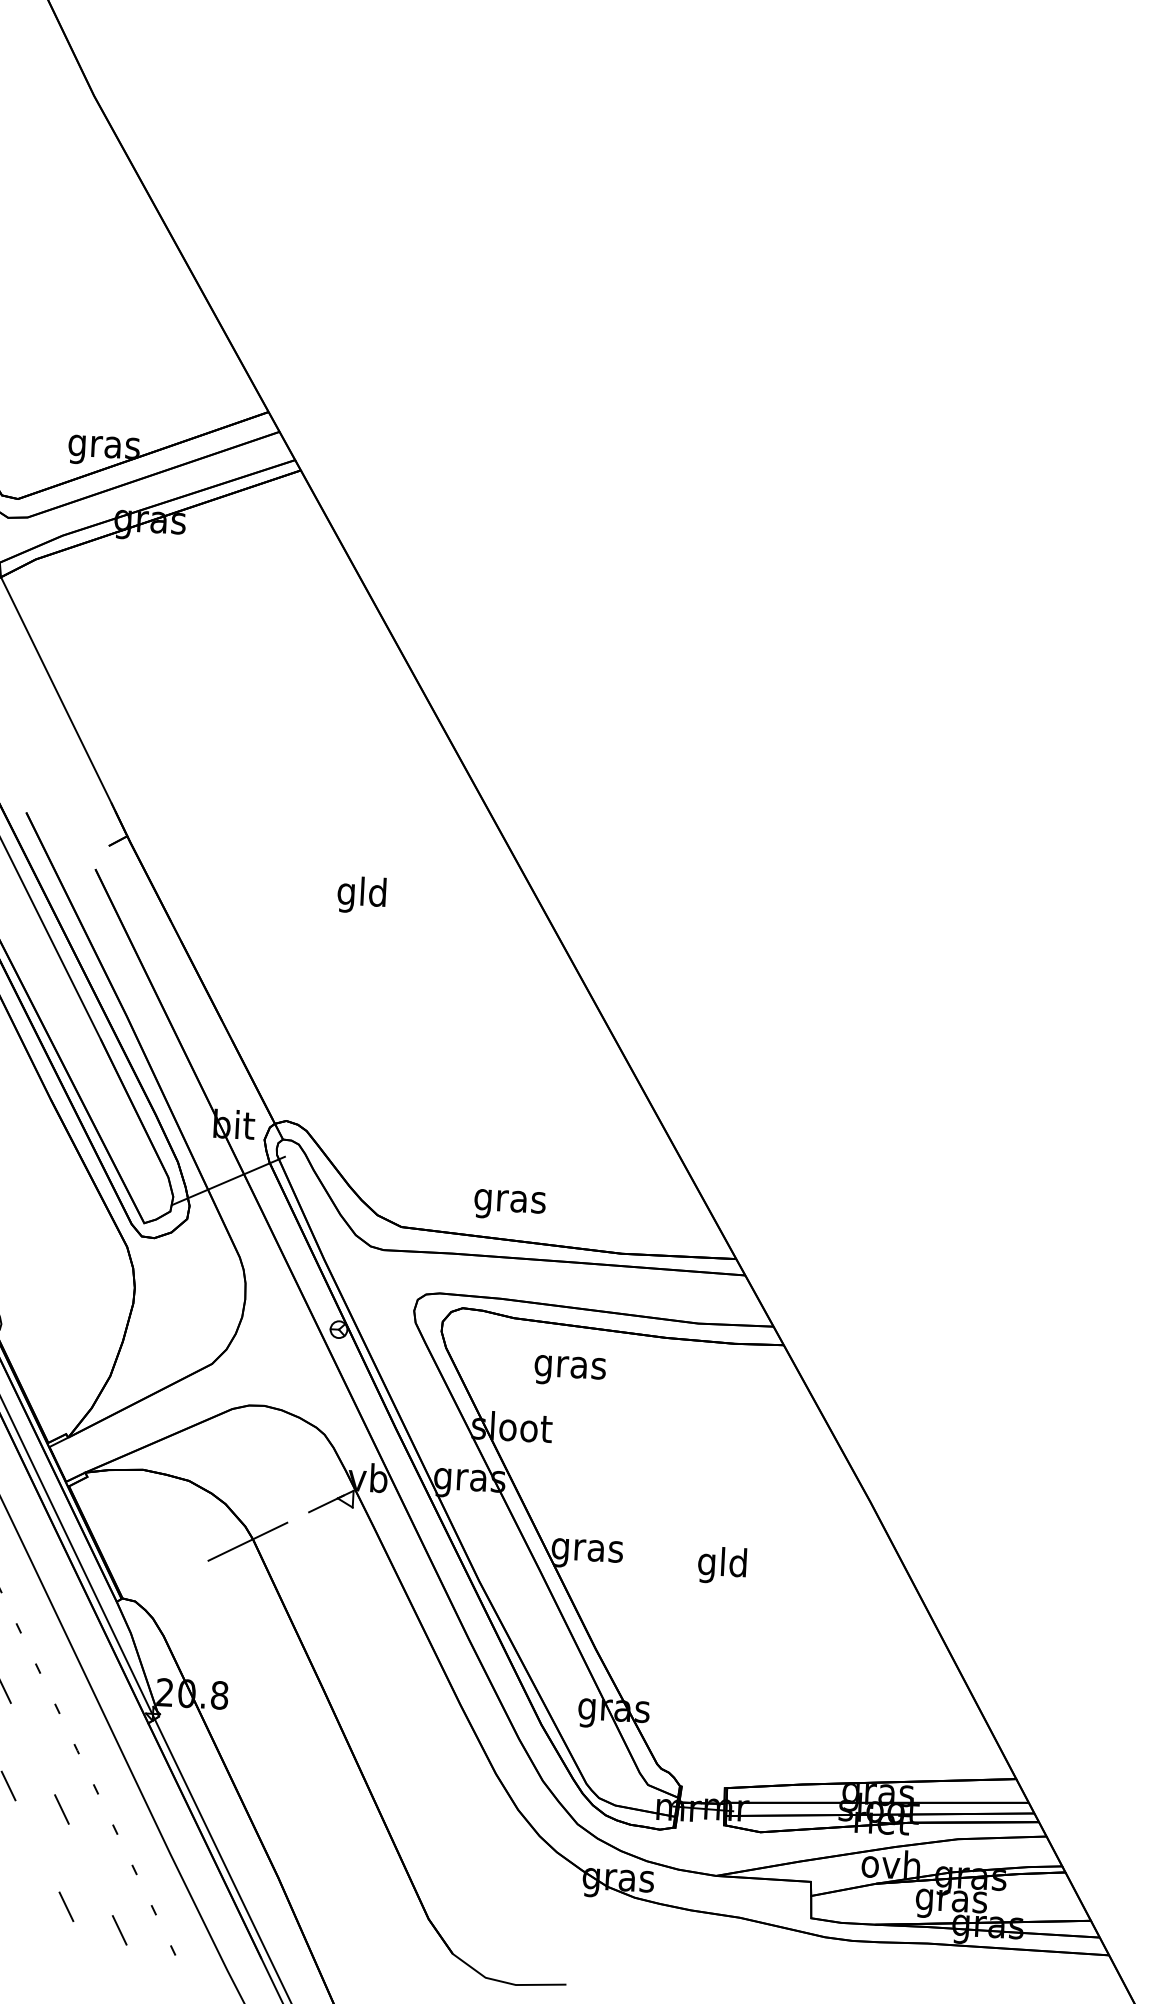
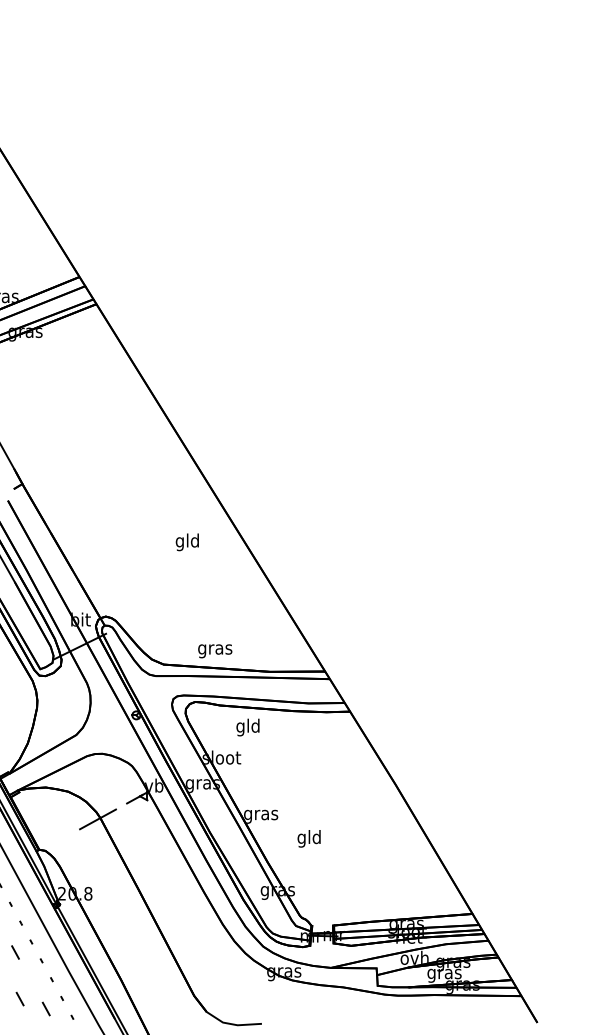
text: (359, 895) -> (186, 542), moved
text: (570, 1367) -> (248, 727), gras -> gld
text: (720, 1564) -> (308, 838), moved

